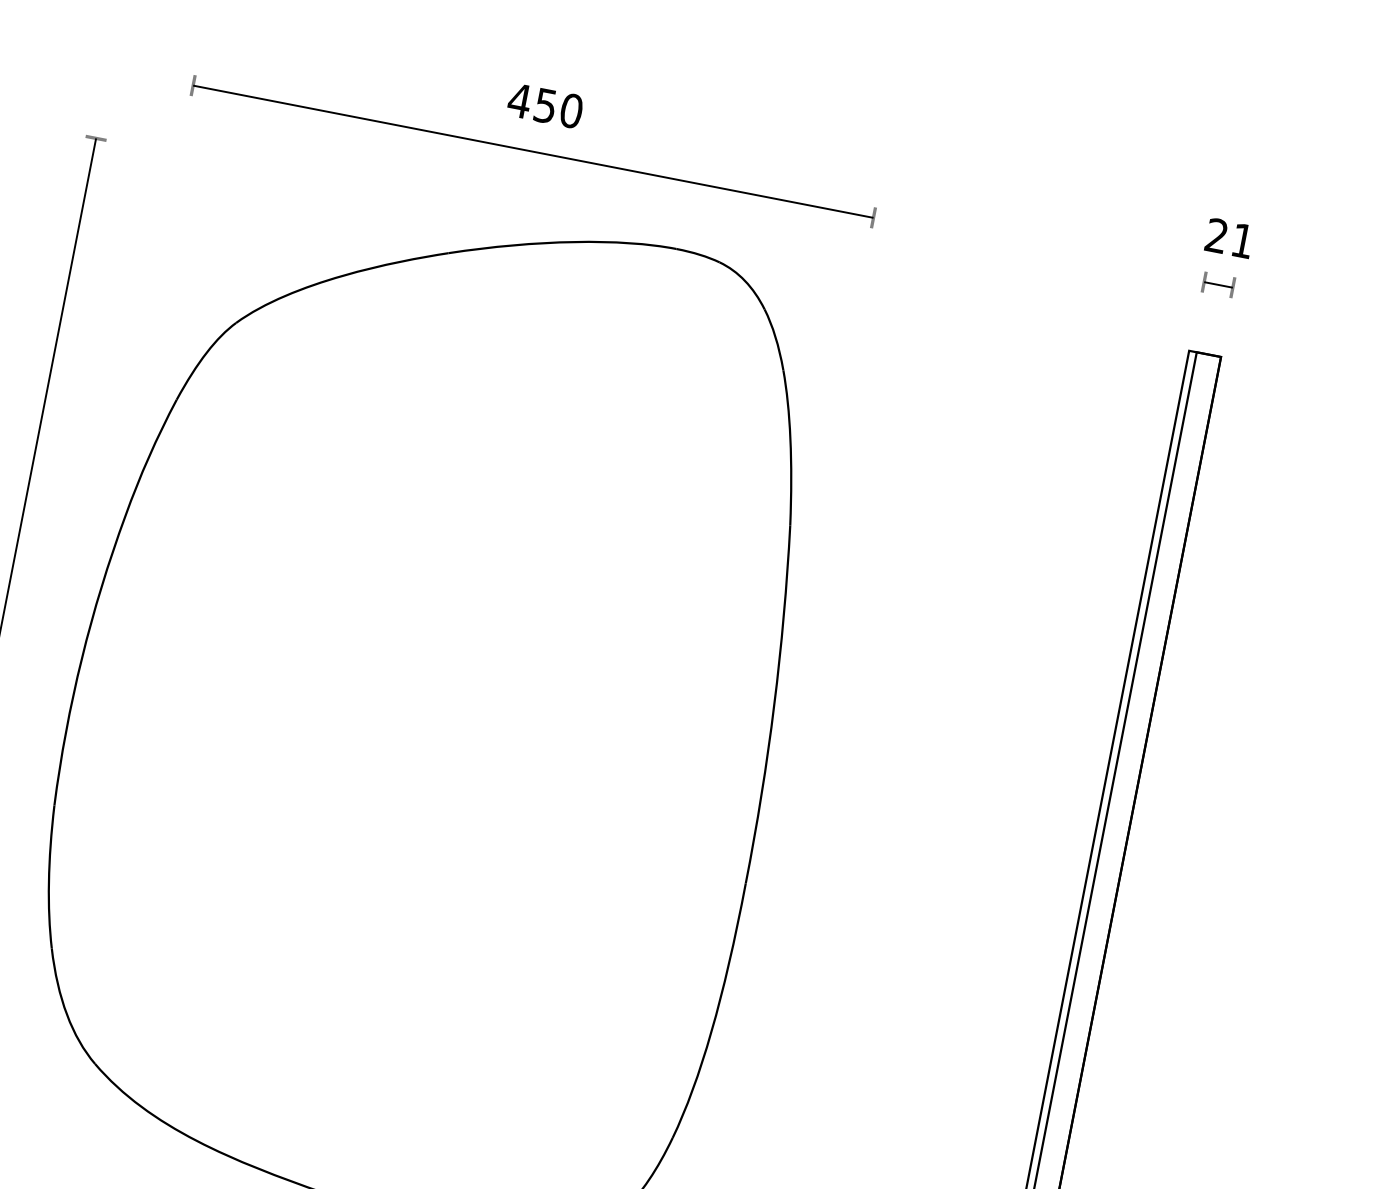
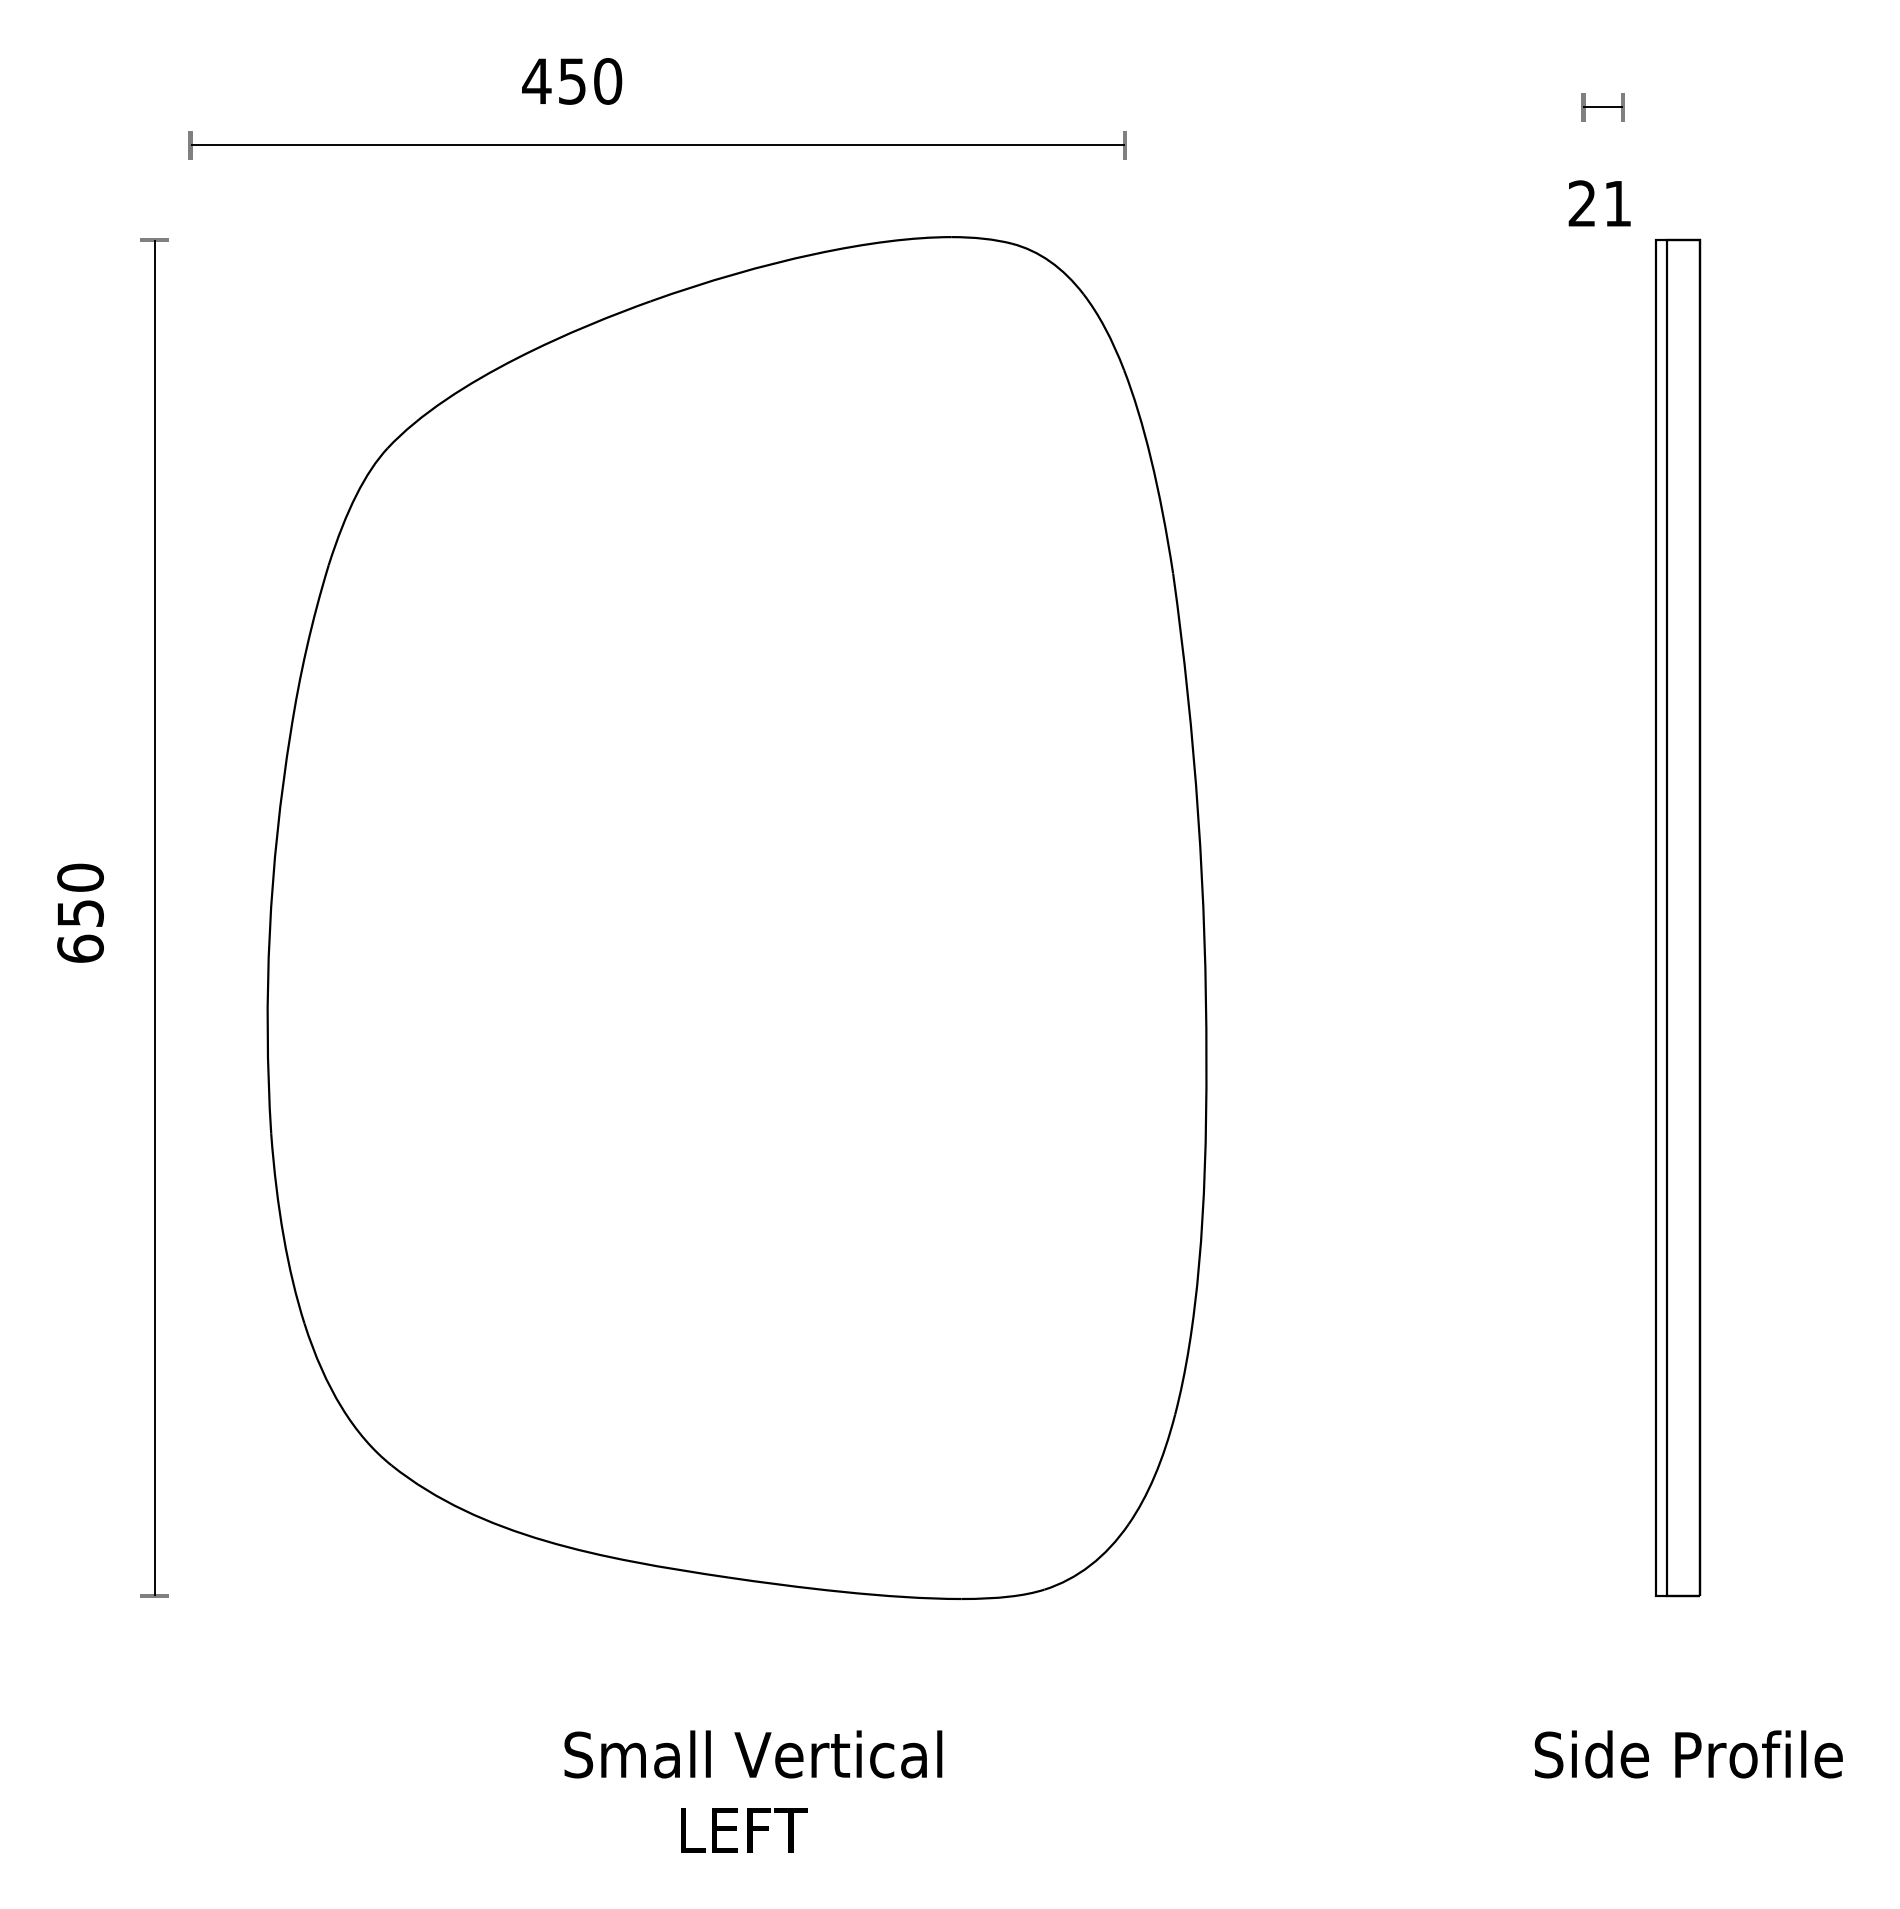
text: (545, 106) -> (572, 81), moved
part: (532, 151) -> (657, 145), moved
text: (1229, 238) -> (1599, 203), moved
part: (1218, 285) -> (1602, 107), moved

